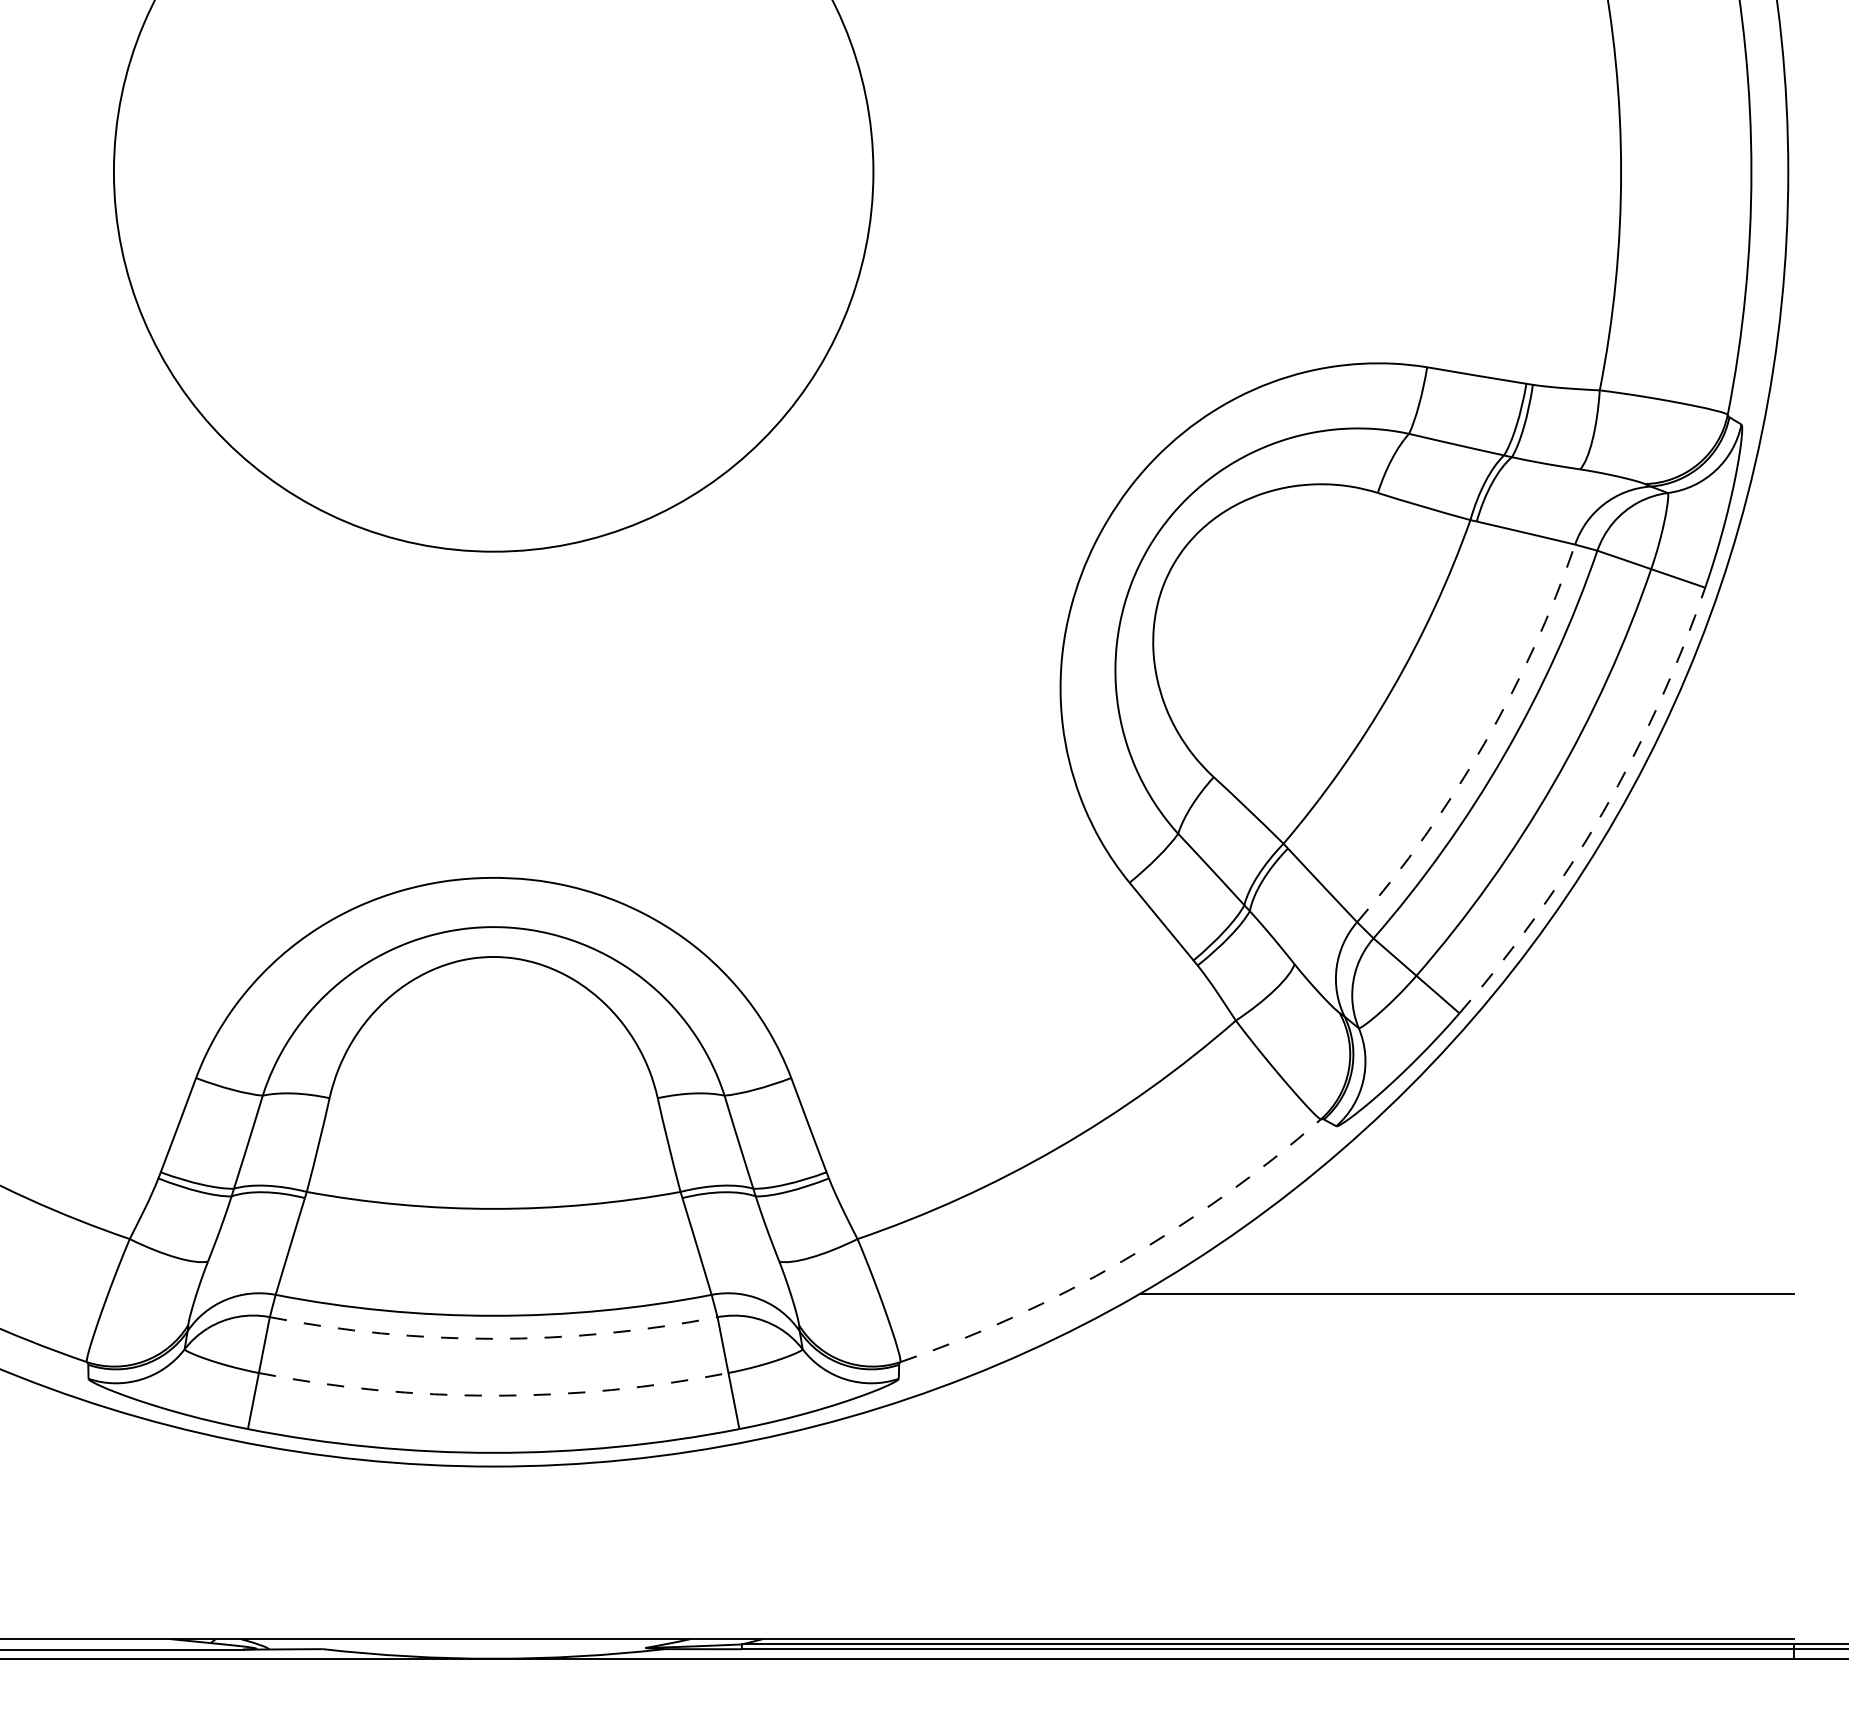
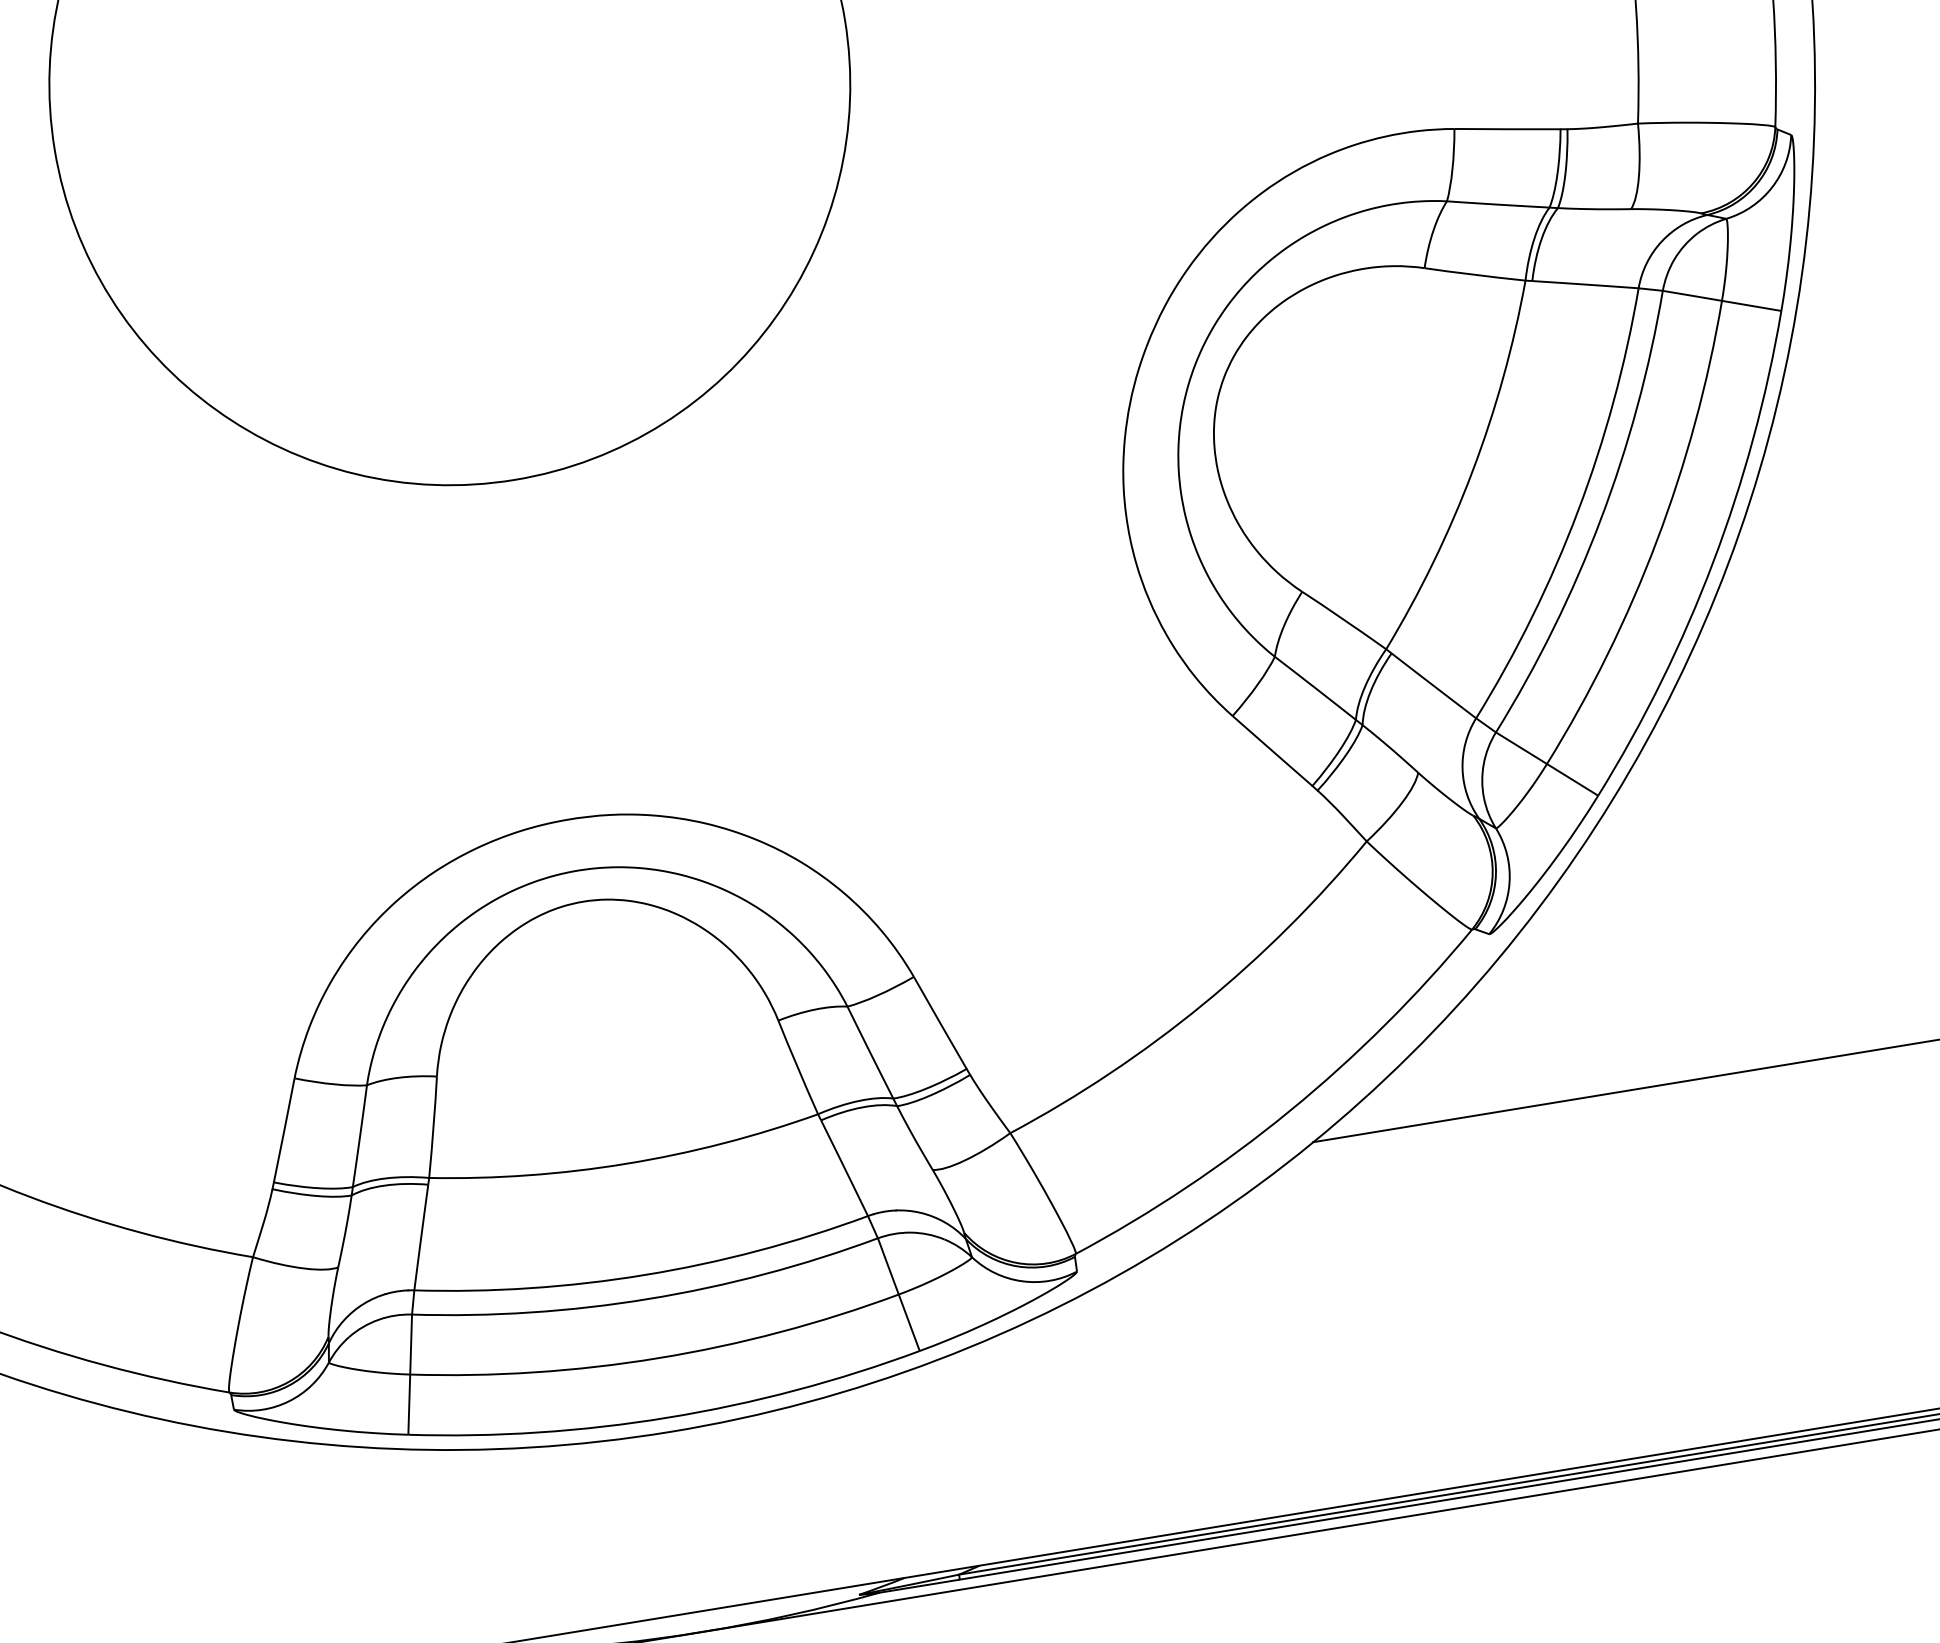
arc: (1484, 743) -> (1578, 510), dashed -> solid
arc: (1602, 812) -> (1712, 562), dashed -> solid
arc: (1122, 1261) -> (1289, 1111), dashed -> solid
arc: (493, 1338) -> (648, 1298), dashed -> solid
arc: (493, 1395) -> (658, 1357), dashed -> solid

